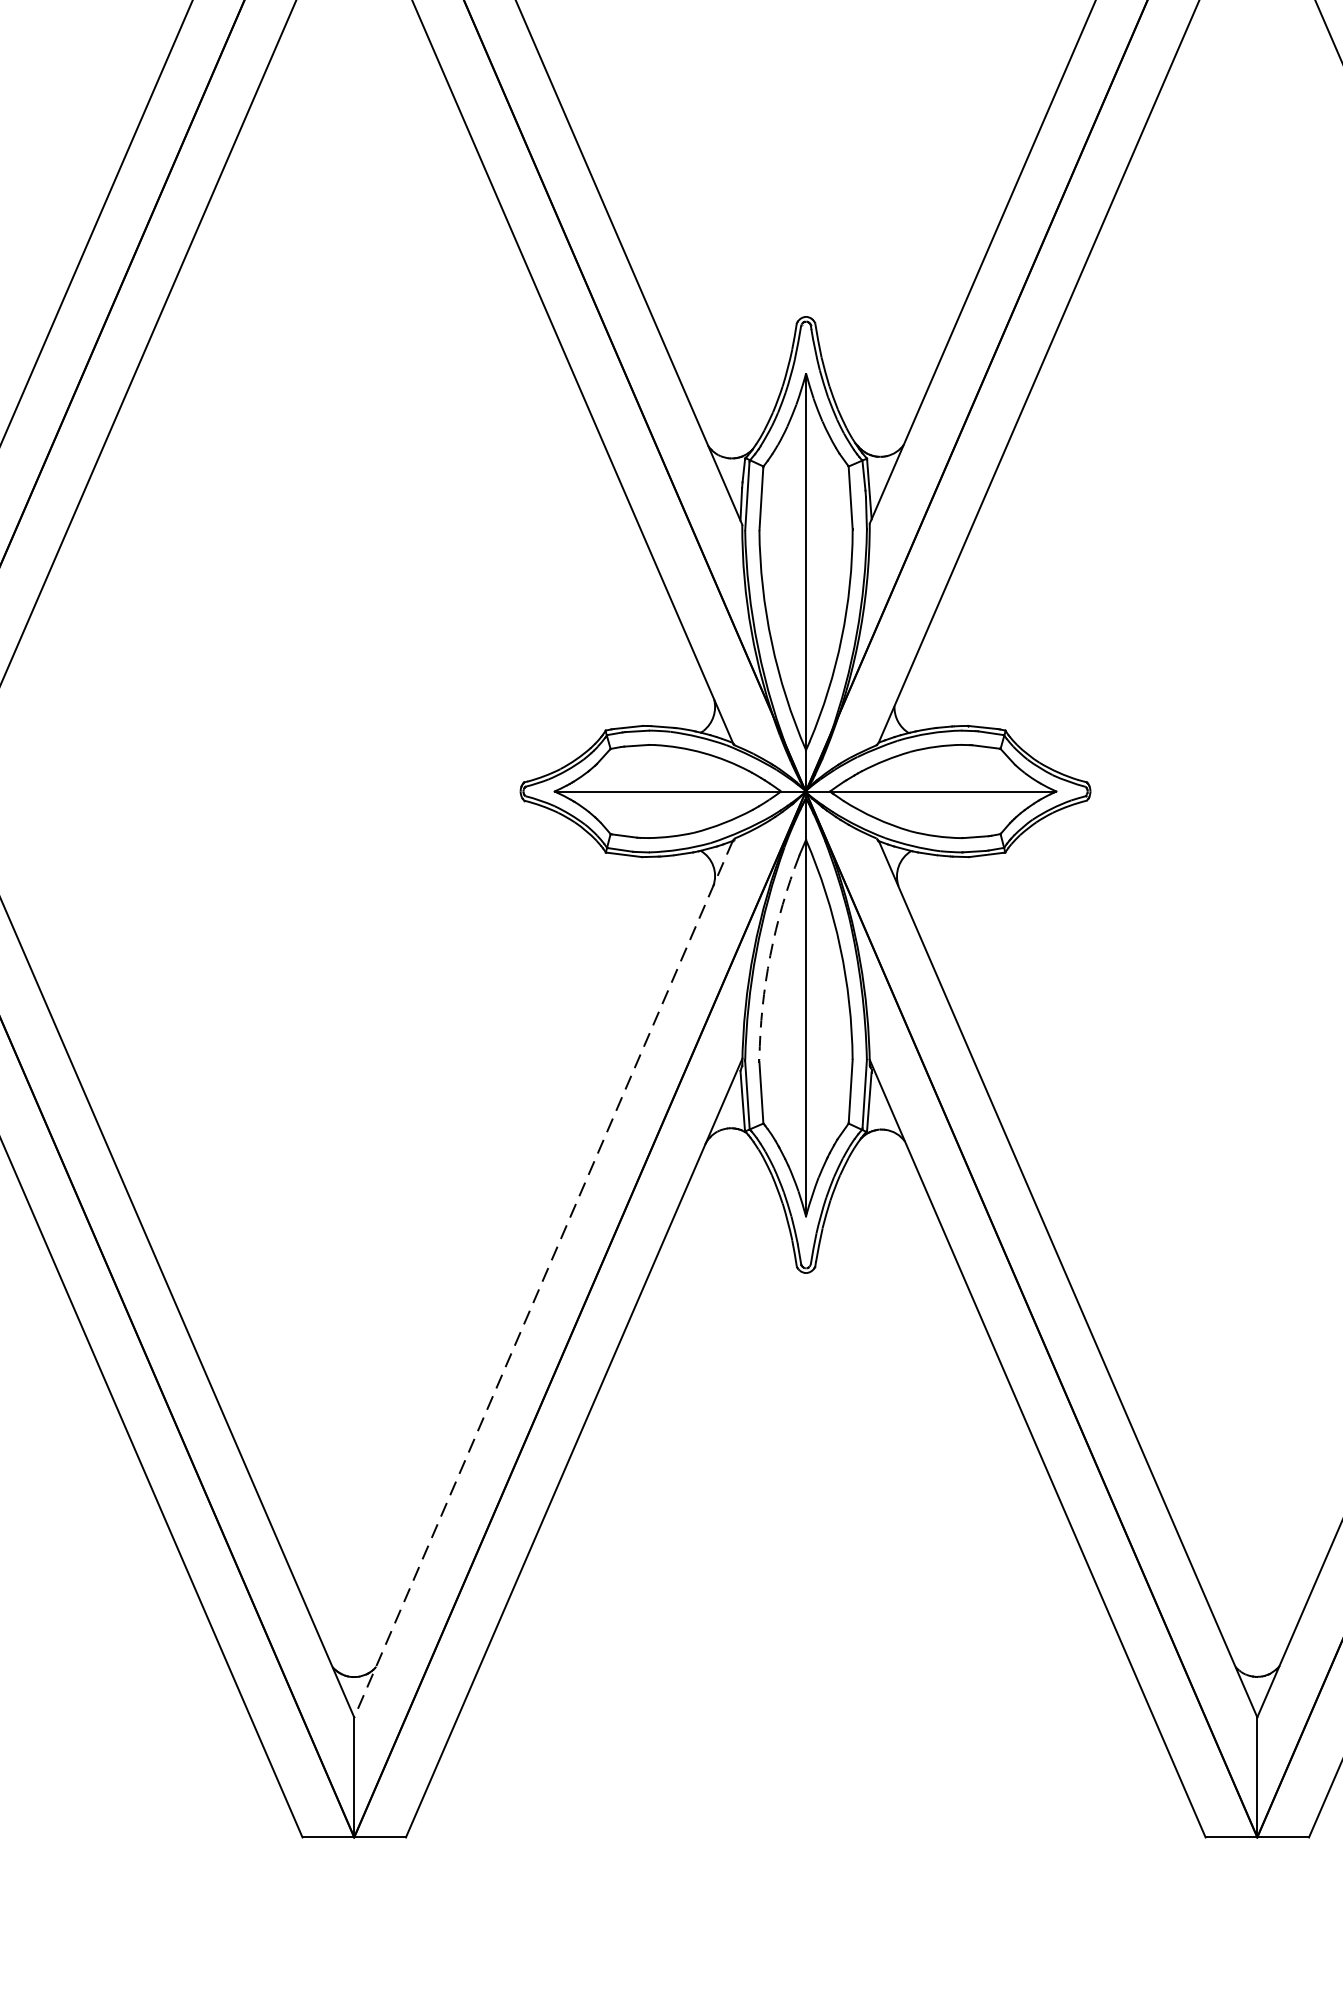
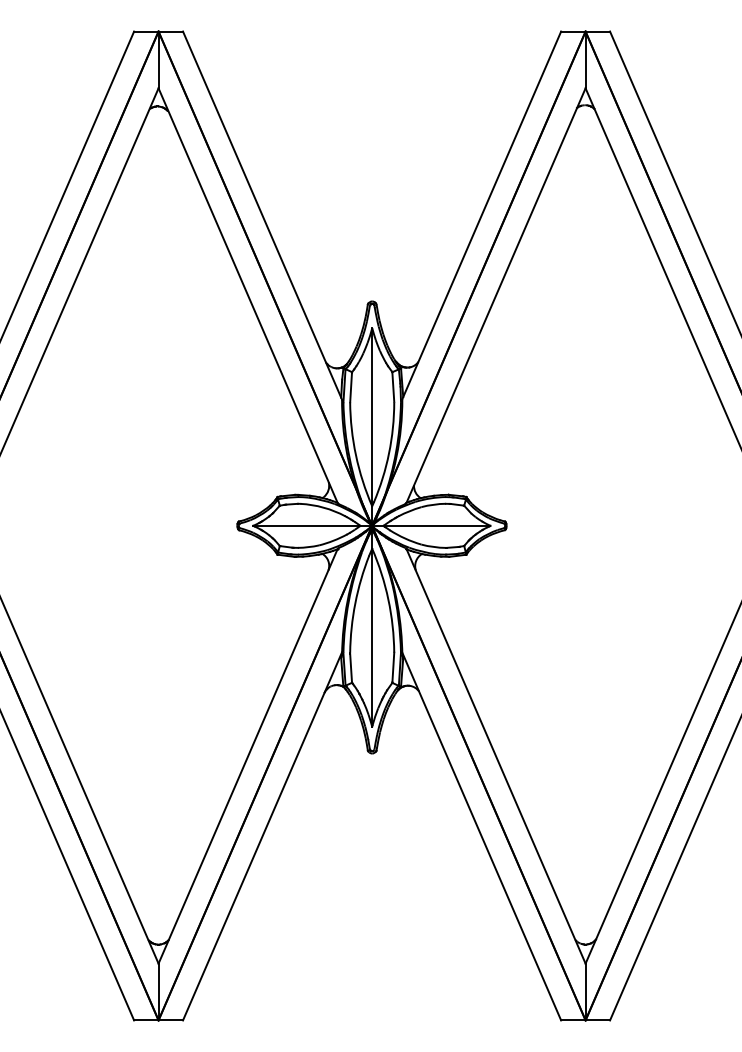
arc: (770, 955) -> (355, 603), dashed -> solid
line: (544, 1279) -> (248, 756), dashed -> solid

